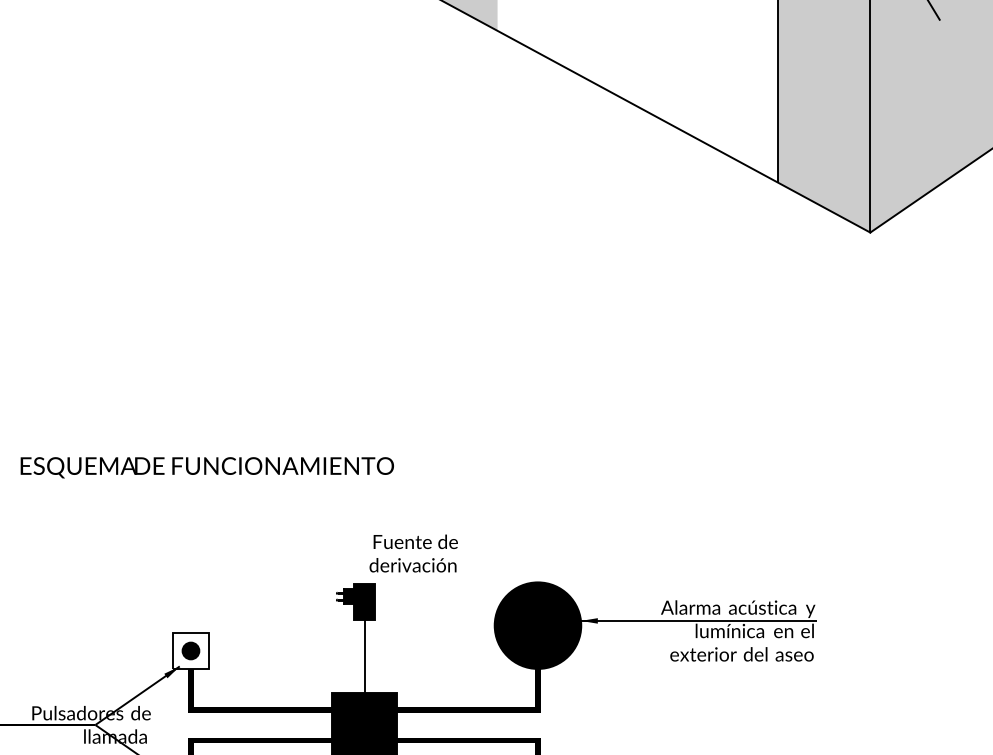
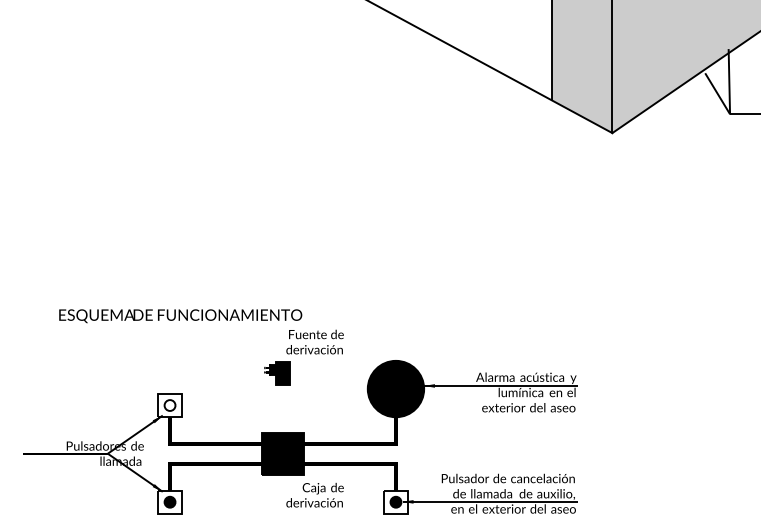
text: (207, 468) -> (180, 316), moved
fill: (190, 650) -> (169, 405), removed
line: (365, 655) -> (283, 408), removed

